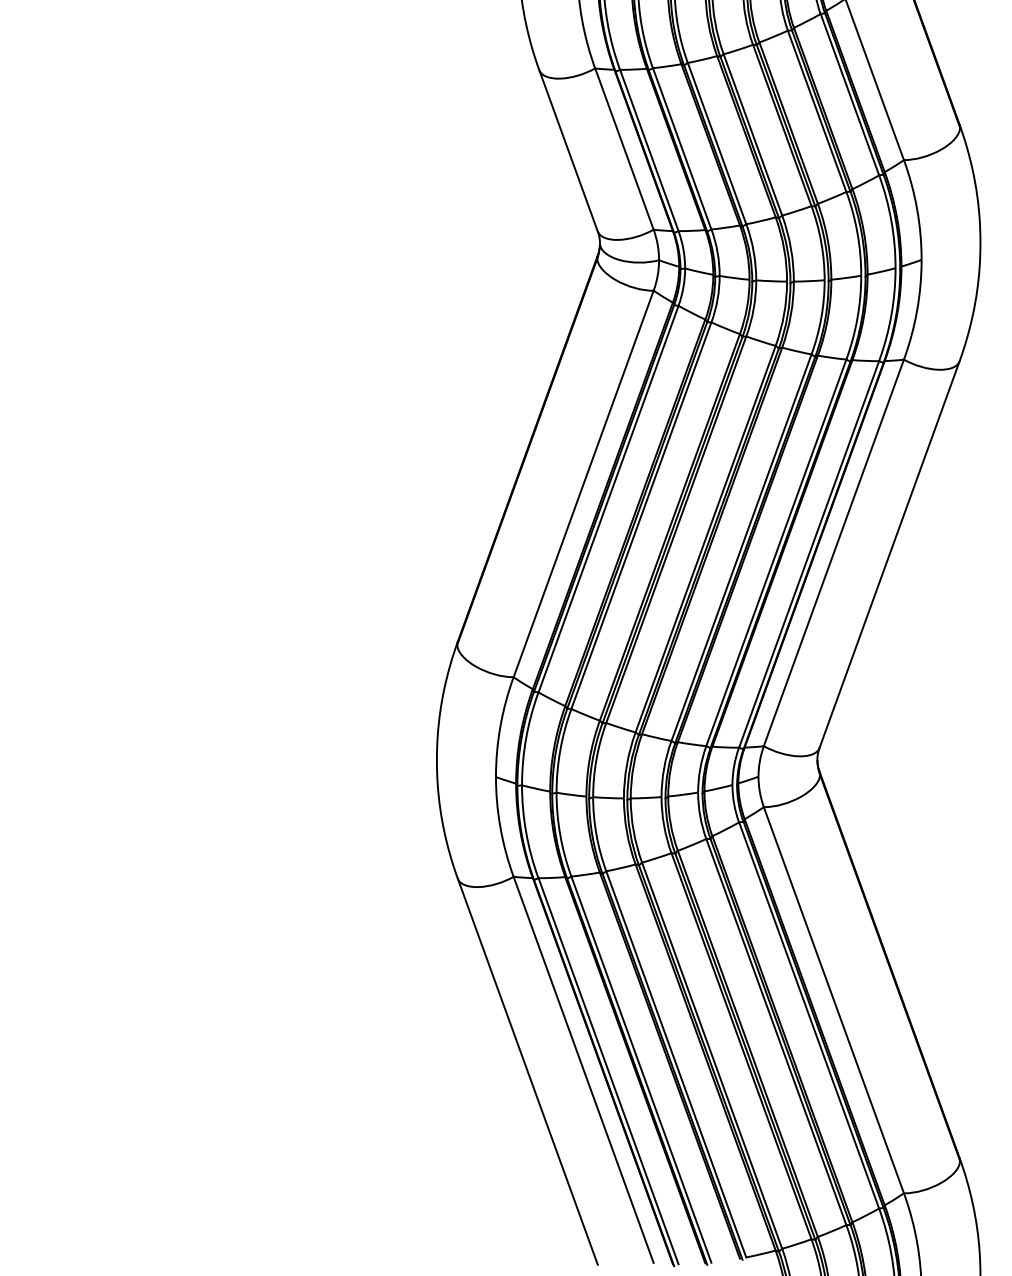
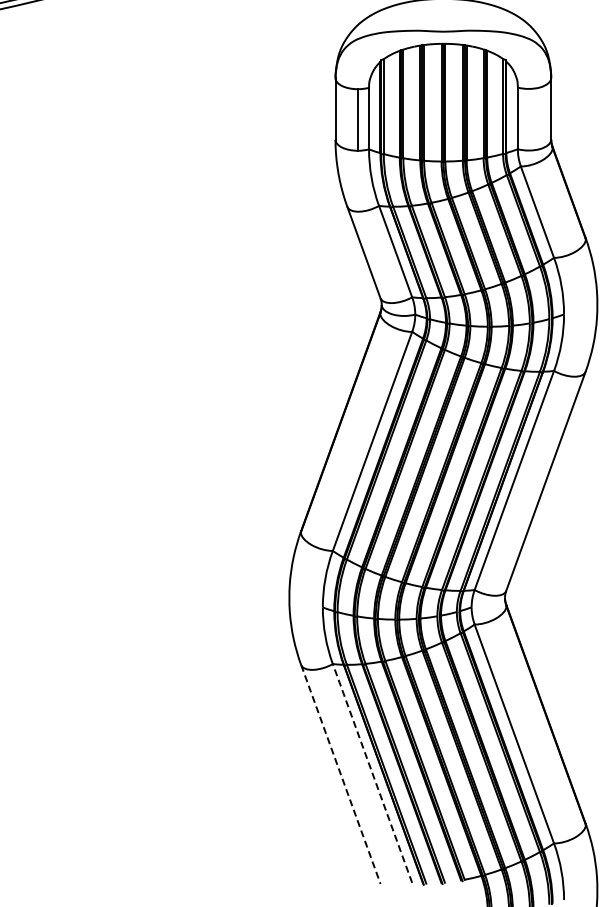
line: (583, 1069) -> (372, 773), solid -> dashed
line: (528, 1071) -> (341, 774), solid -> dashed

